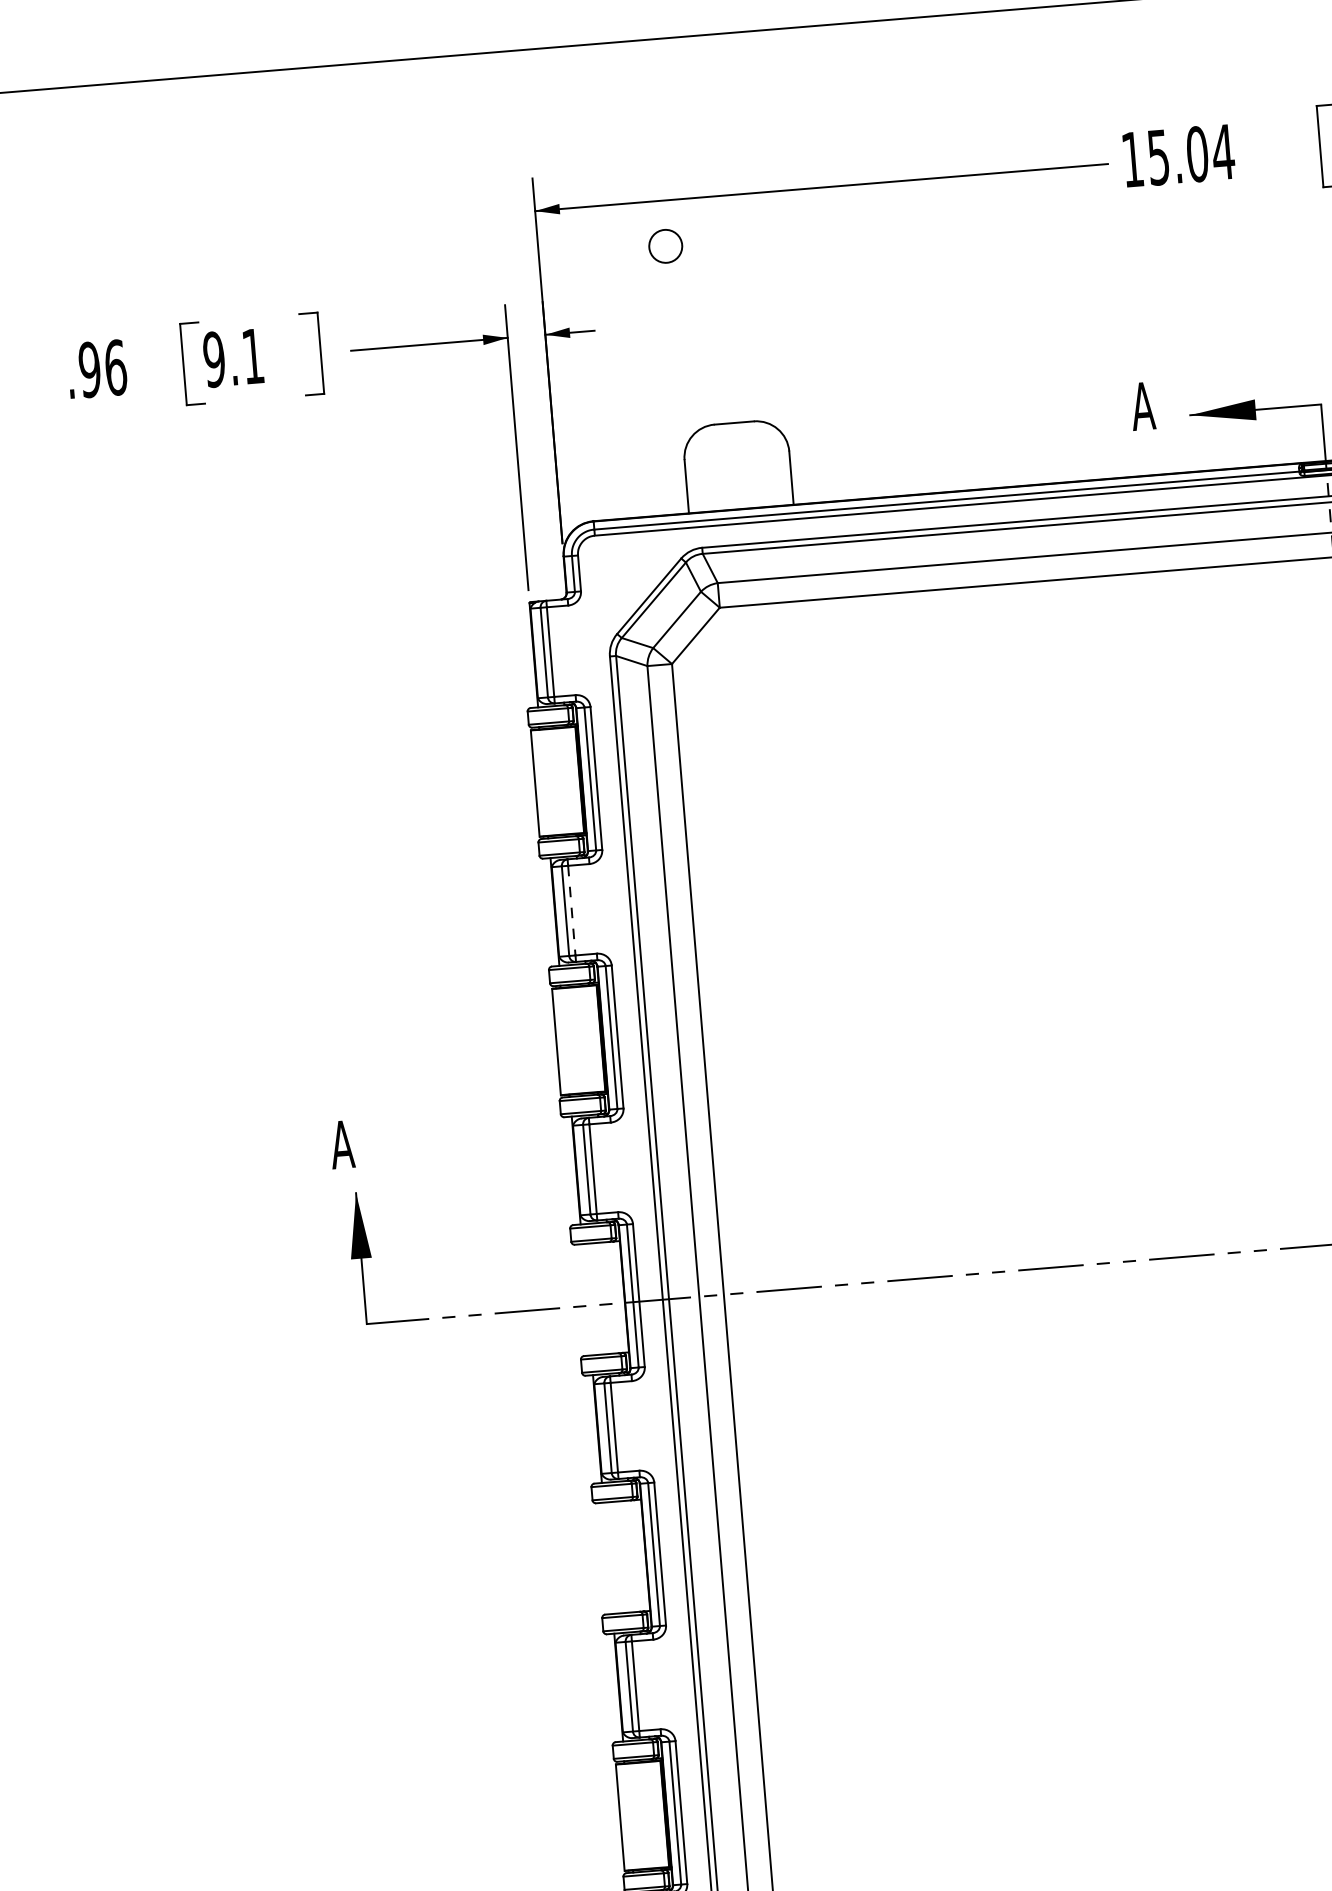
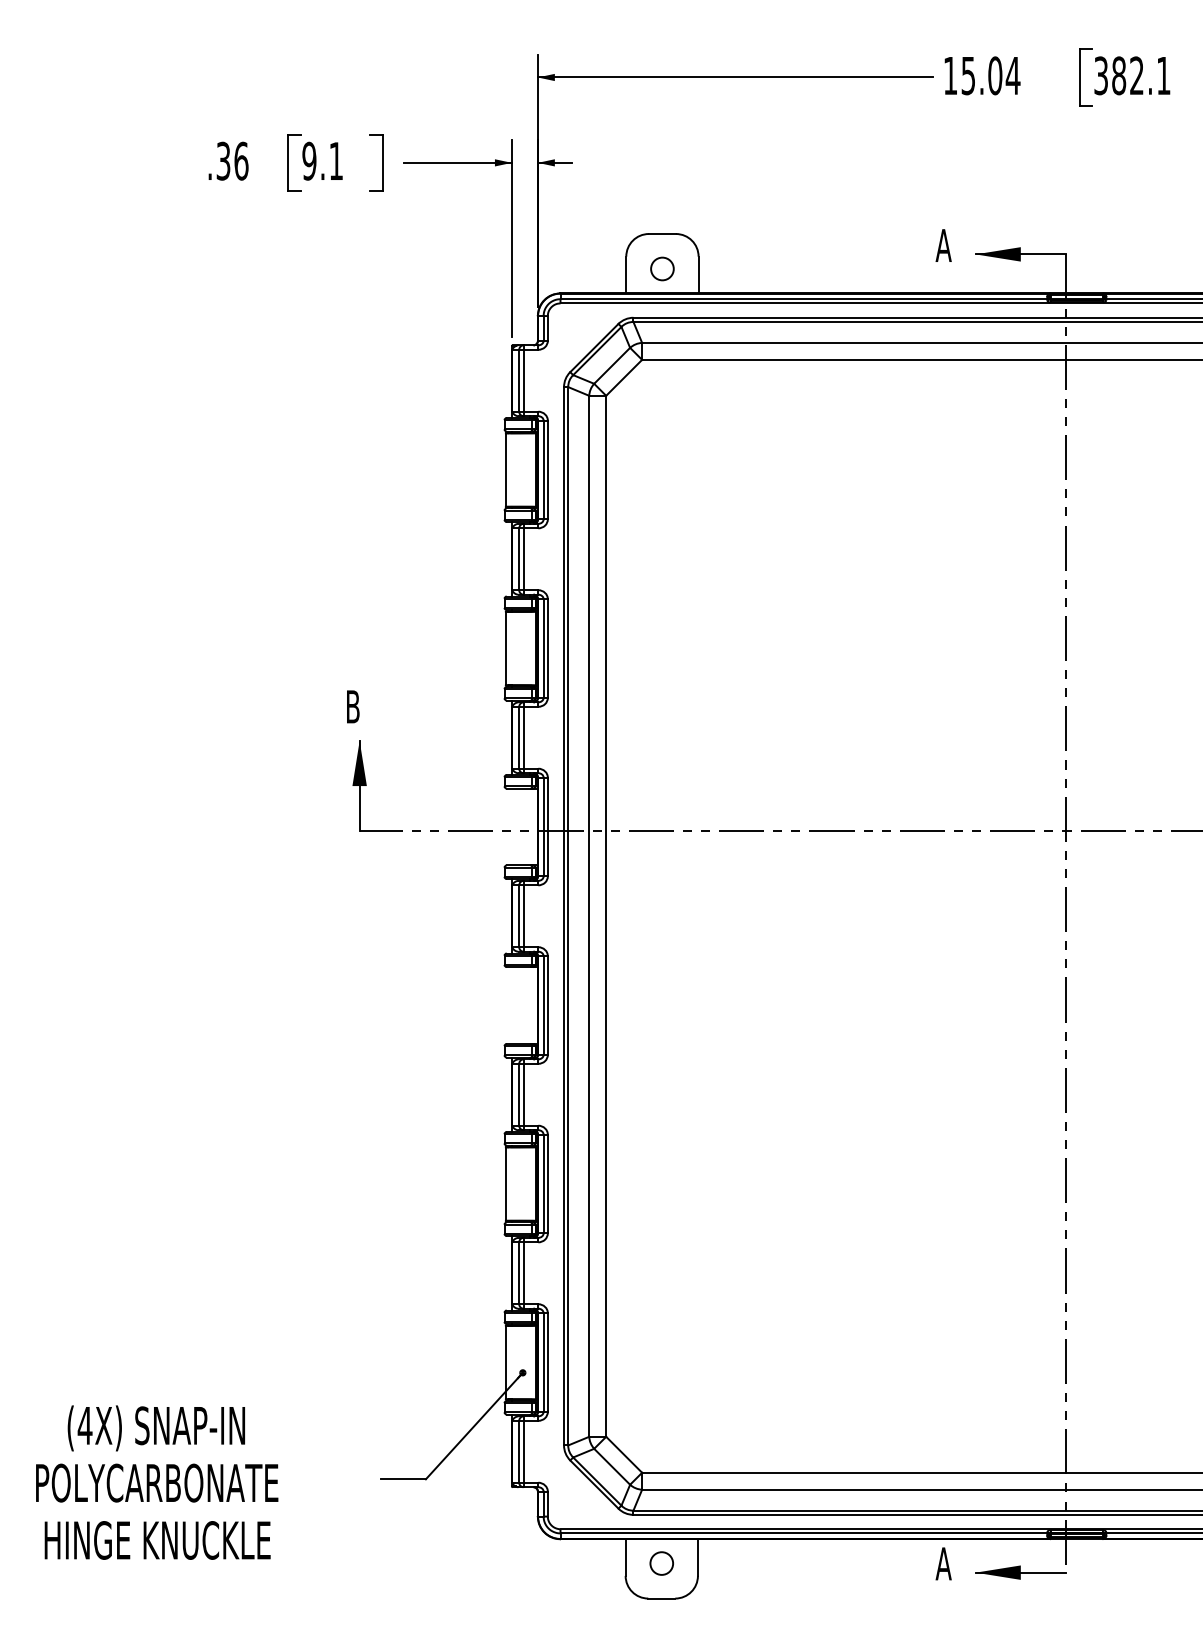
circle: (665, 245) -> (662, 268), moved
text: (89, 368) -> (223, 160), .96 -> .36
line: (571, 910) -> (523, 559), dashed -> solid
text: (341, 1144) -> (352, 706), A -> B

